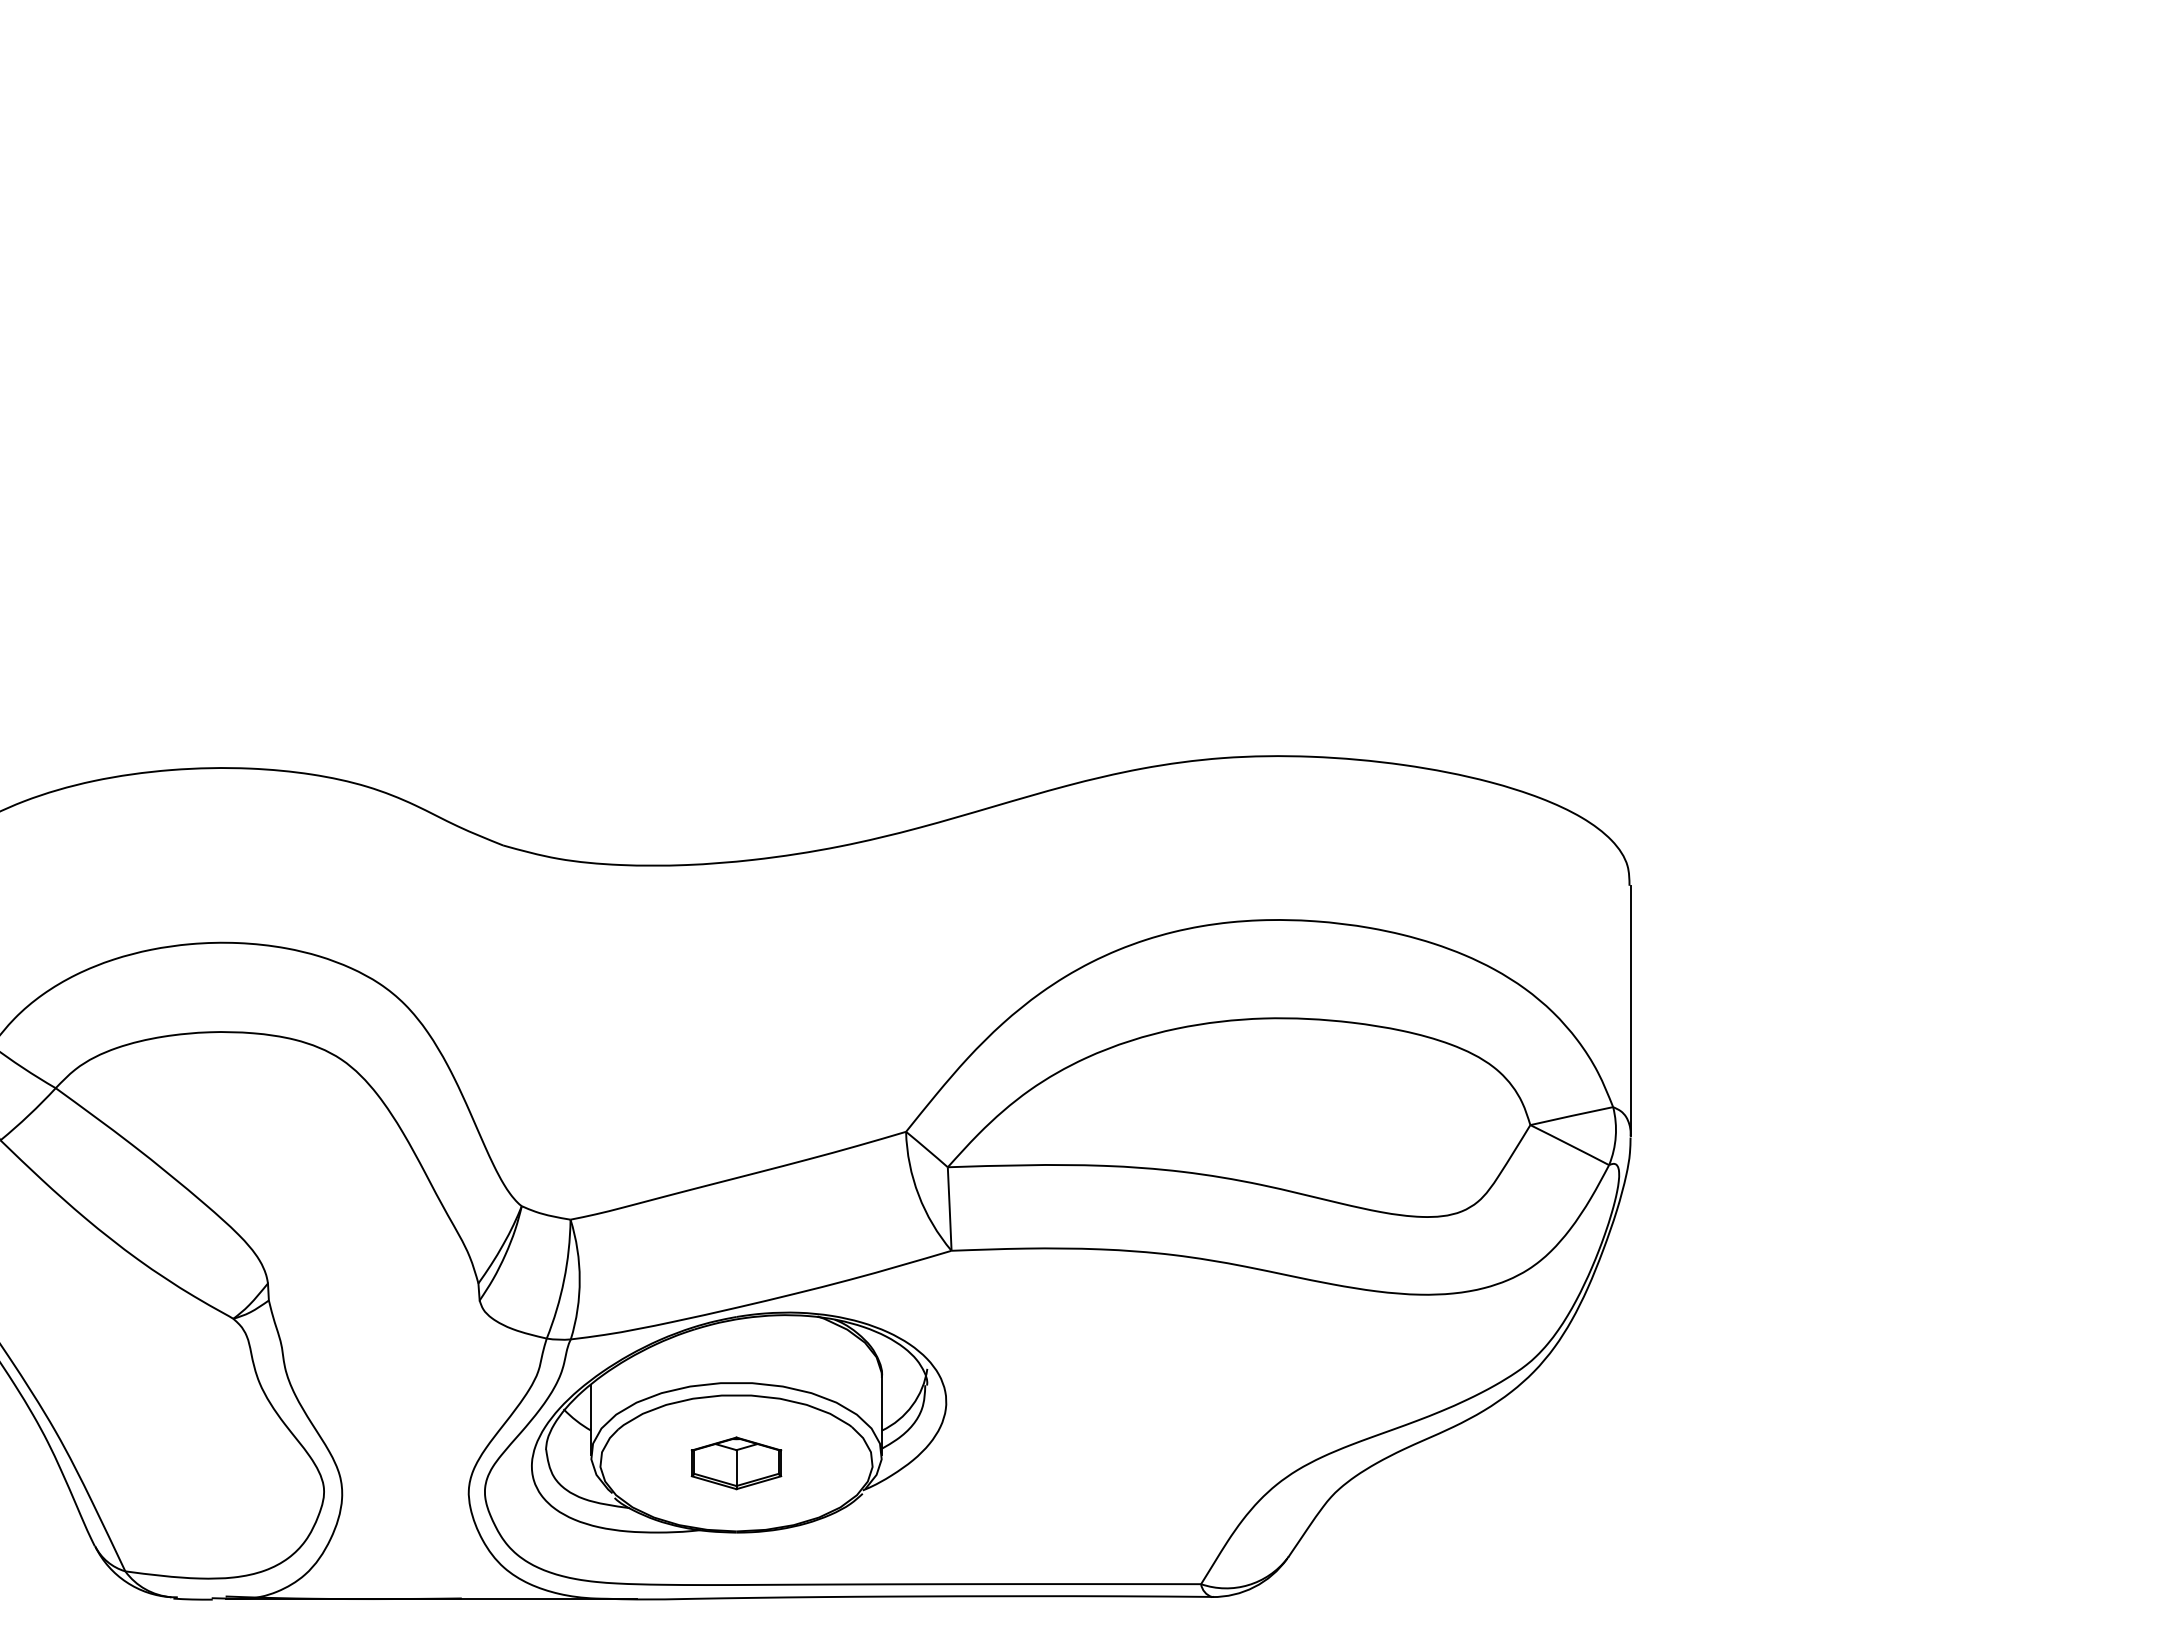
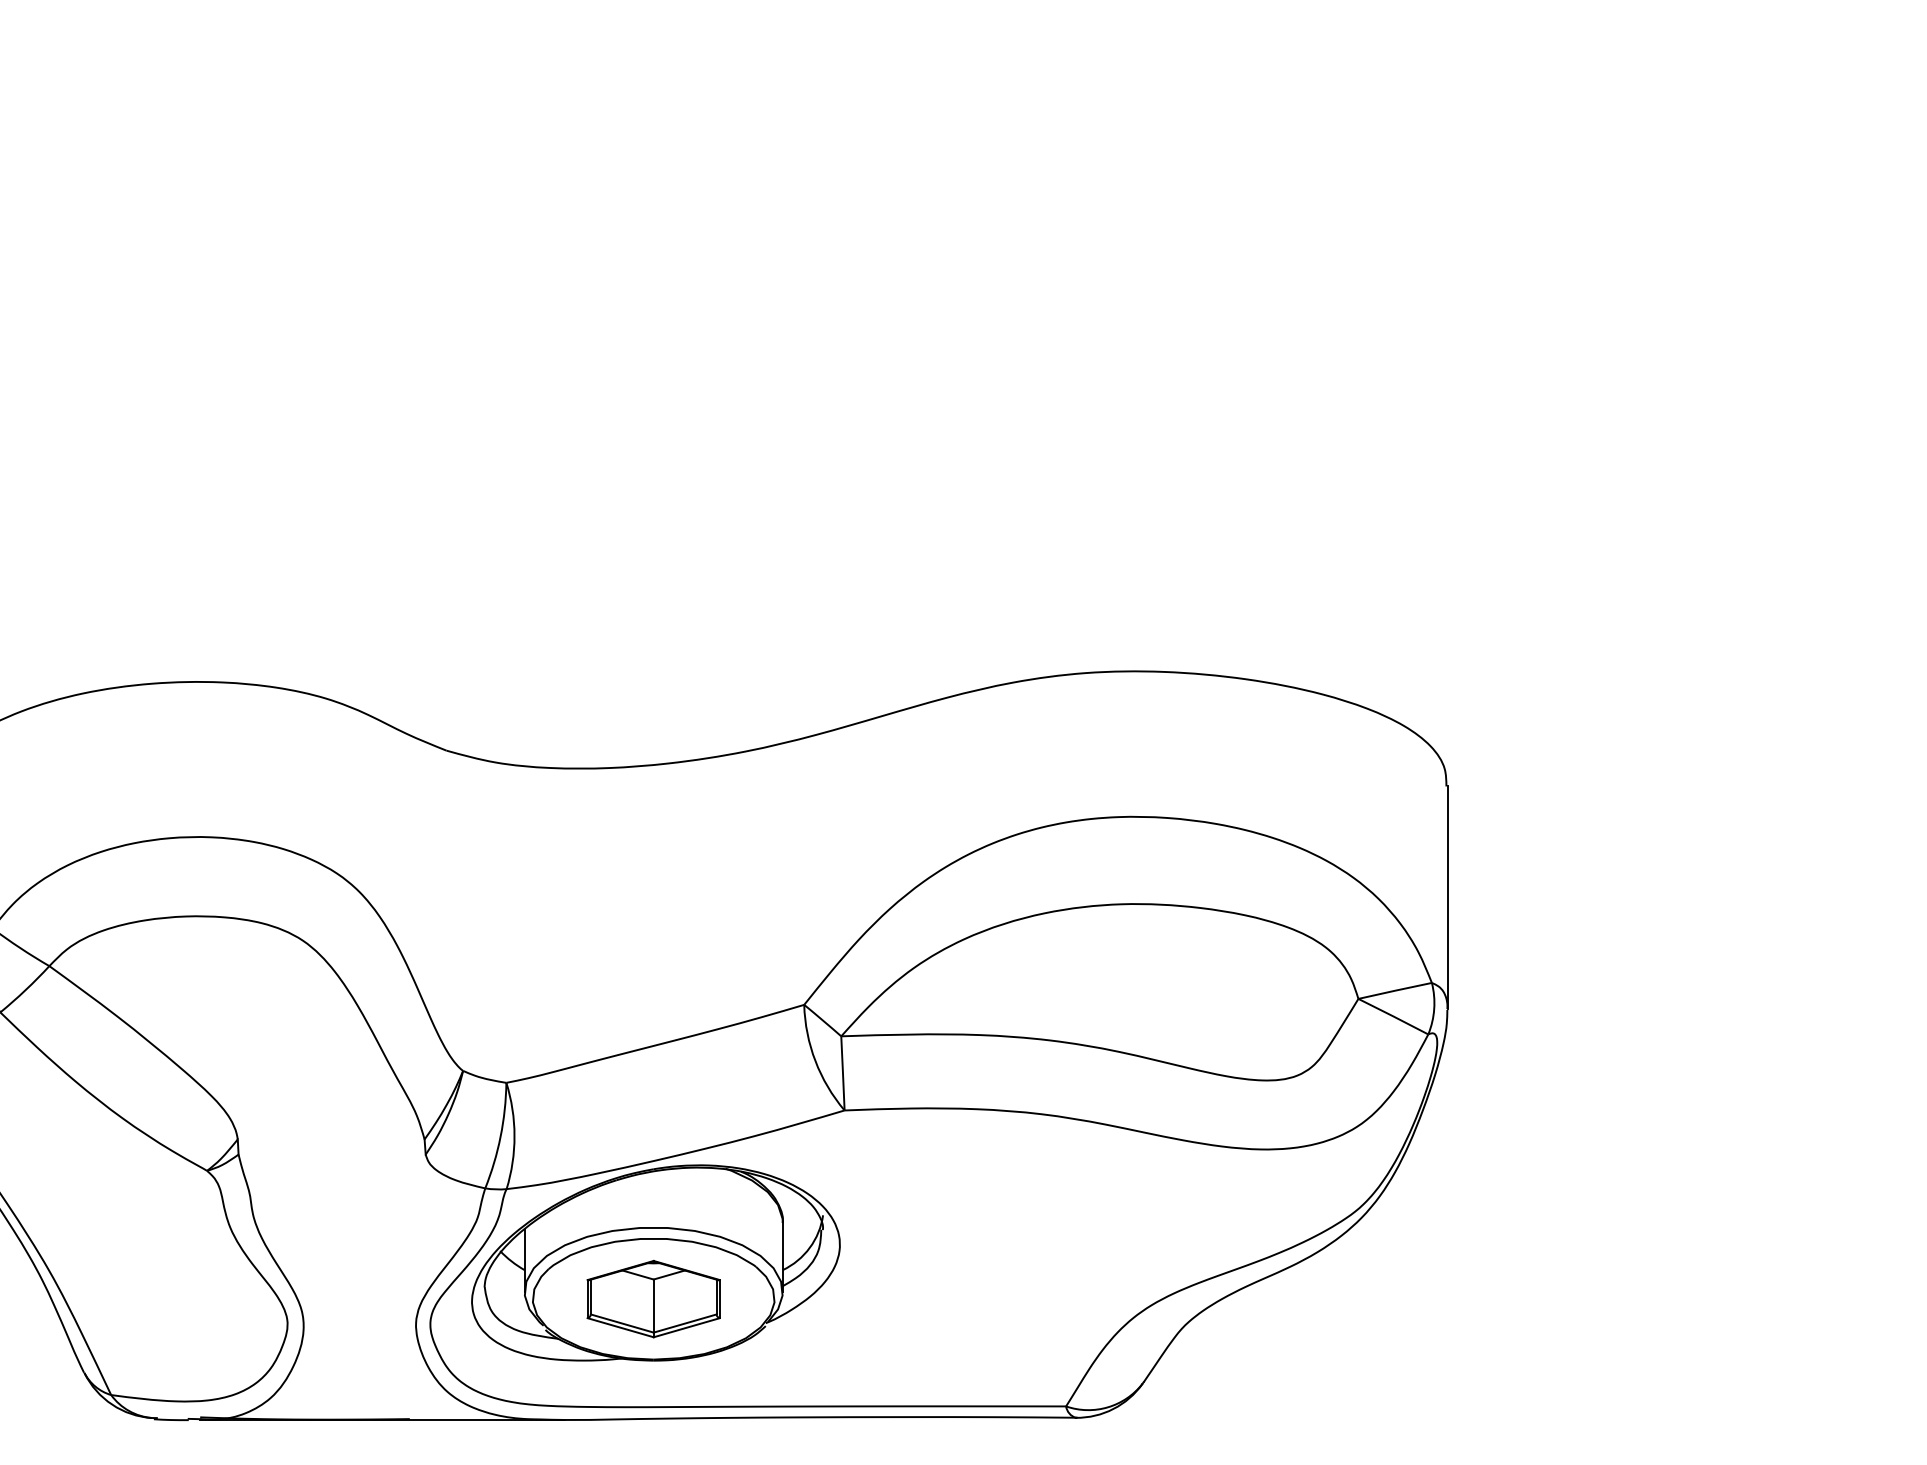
part: (736, 1463) -> (653, 1299), size x1.67

